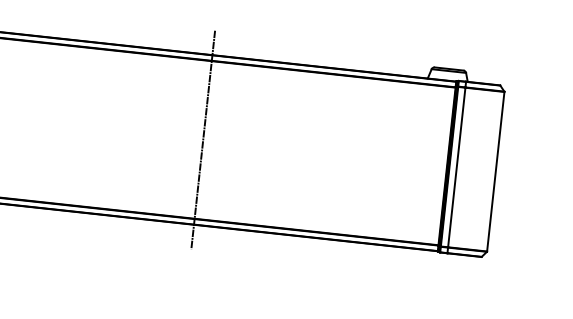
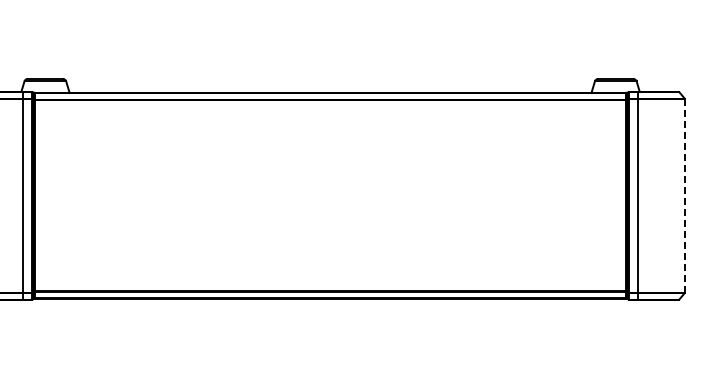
line: (203, 139) -> (330, 195), removed
line: (496, 171) -> (685, 195), solid -> dashed

